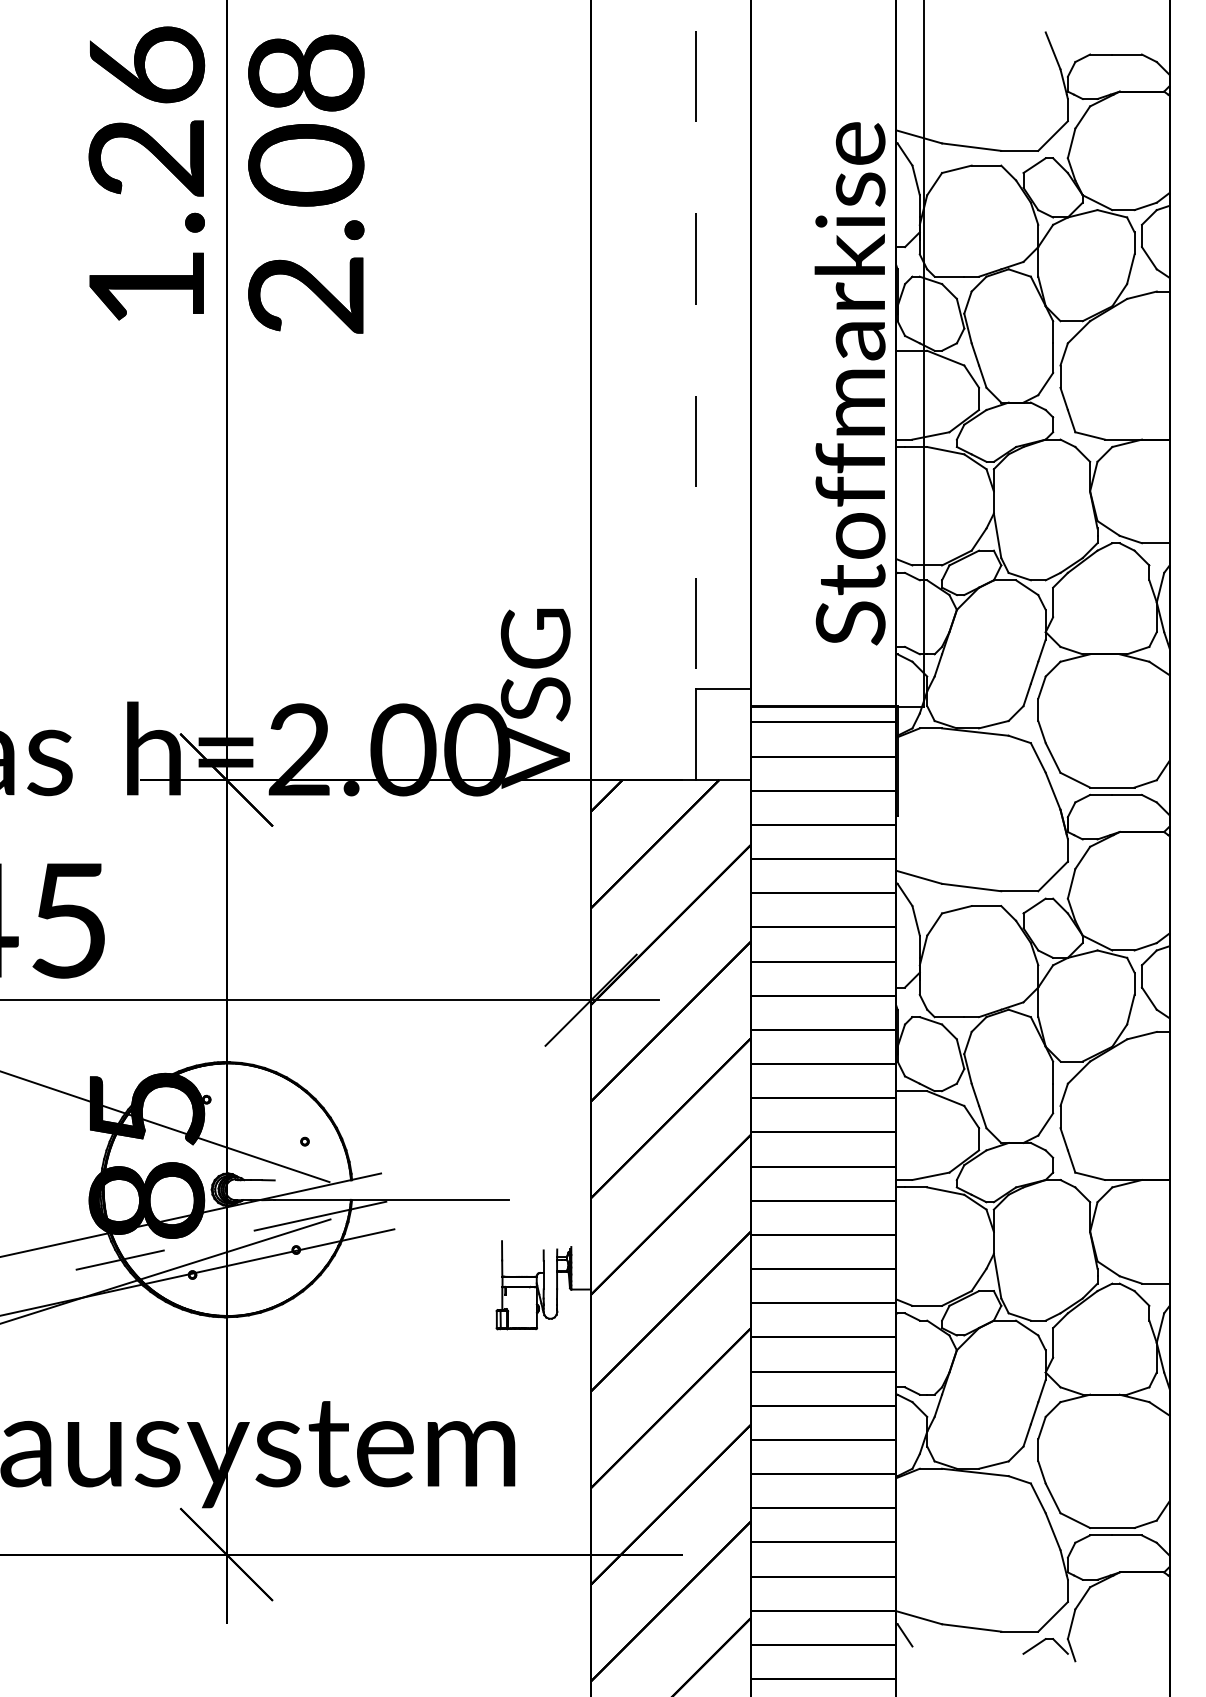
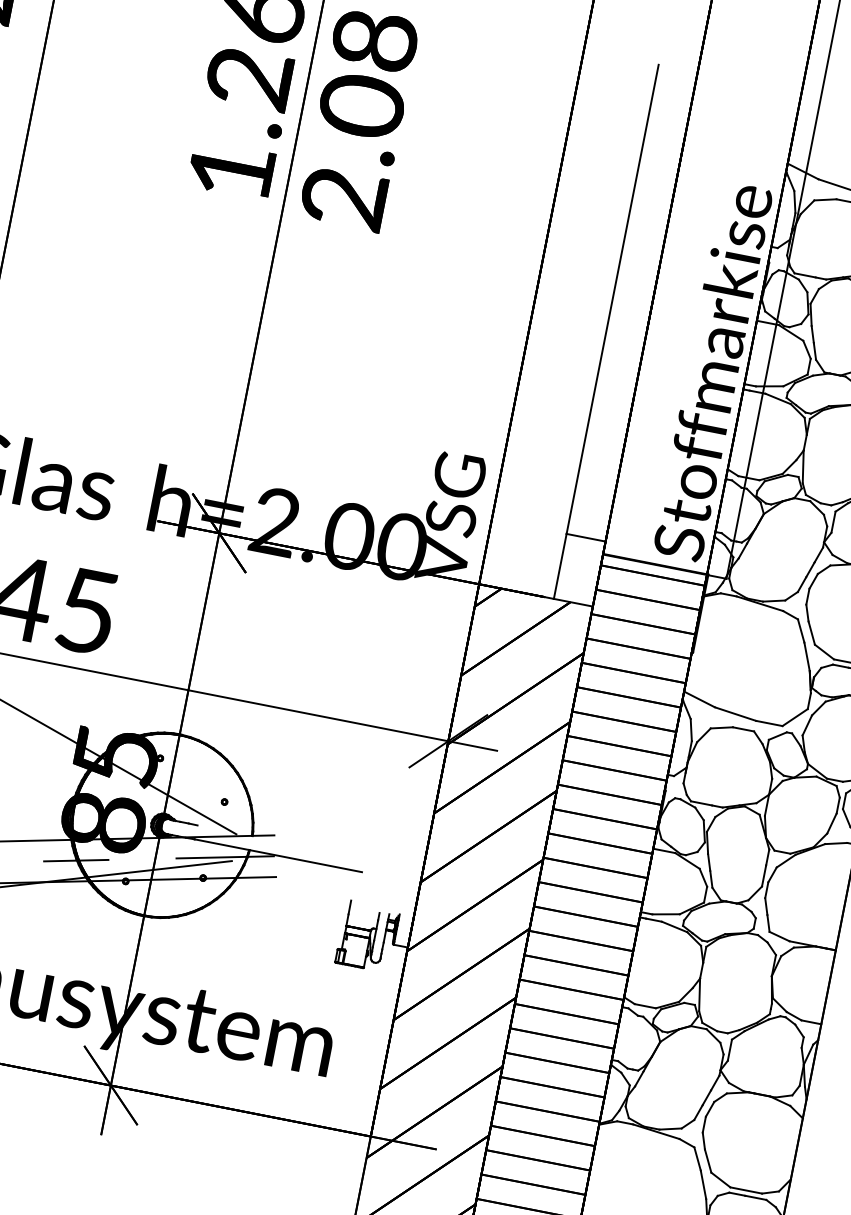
line: (695, 360) -> (612, 299), dashed -> solid
text: (849, 383) -> (712, 371), moved

